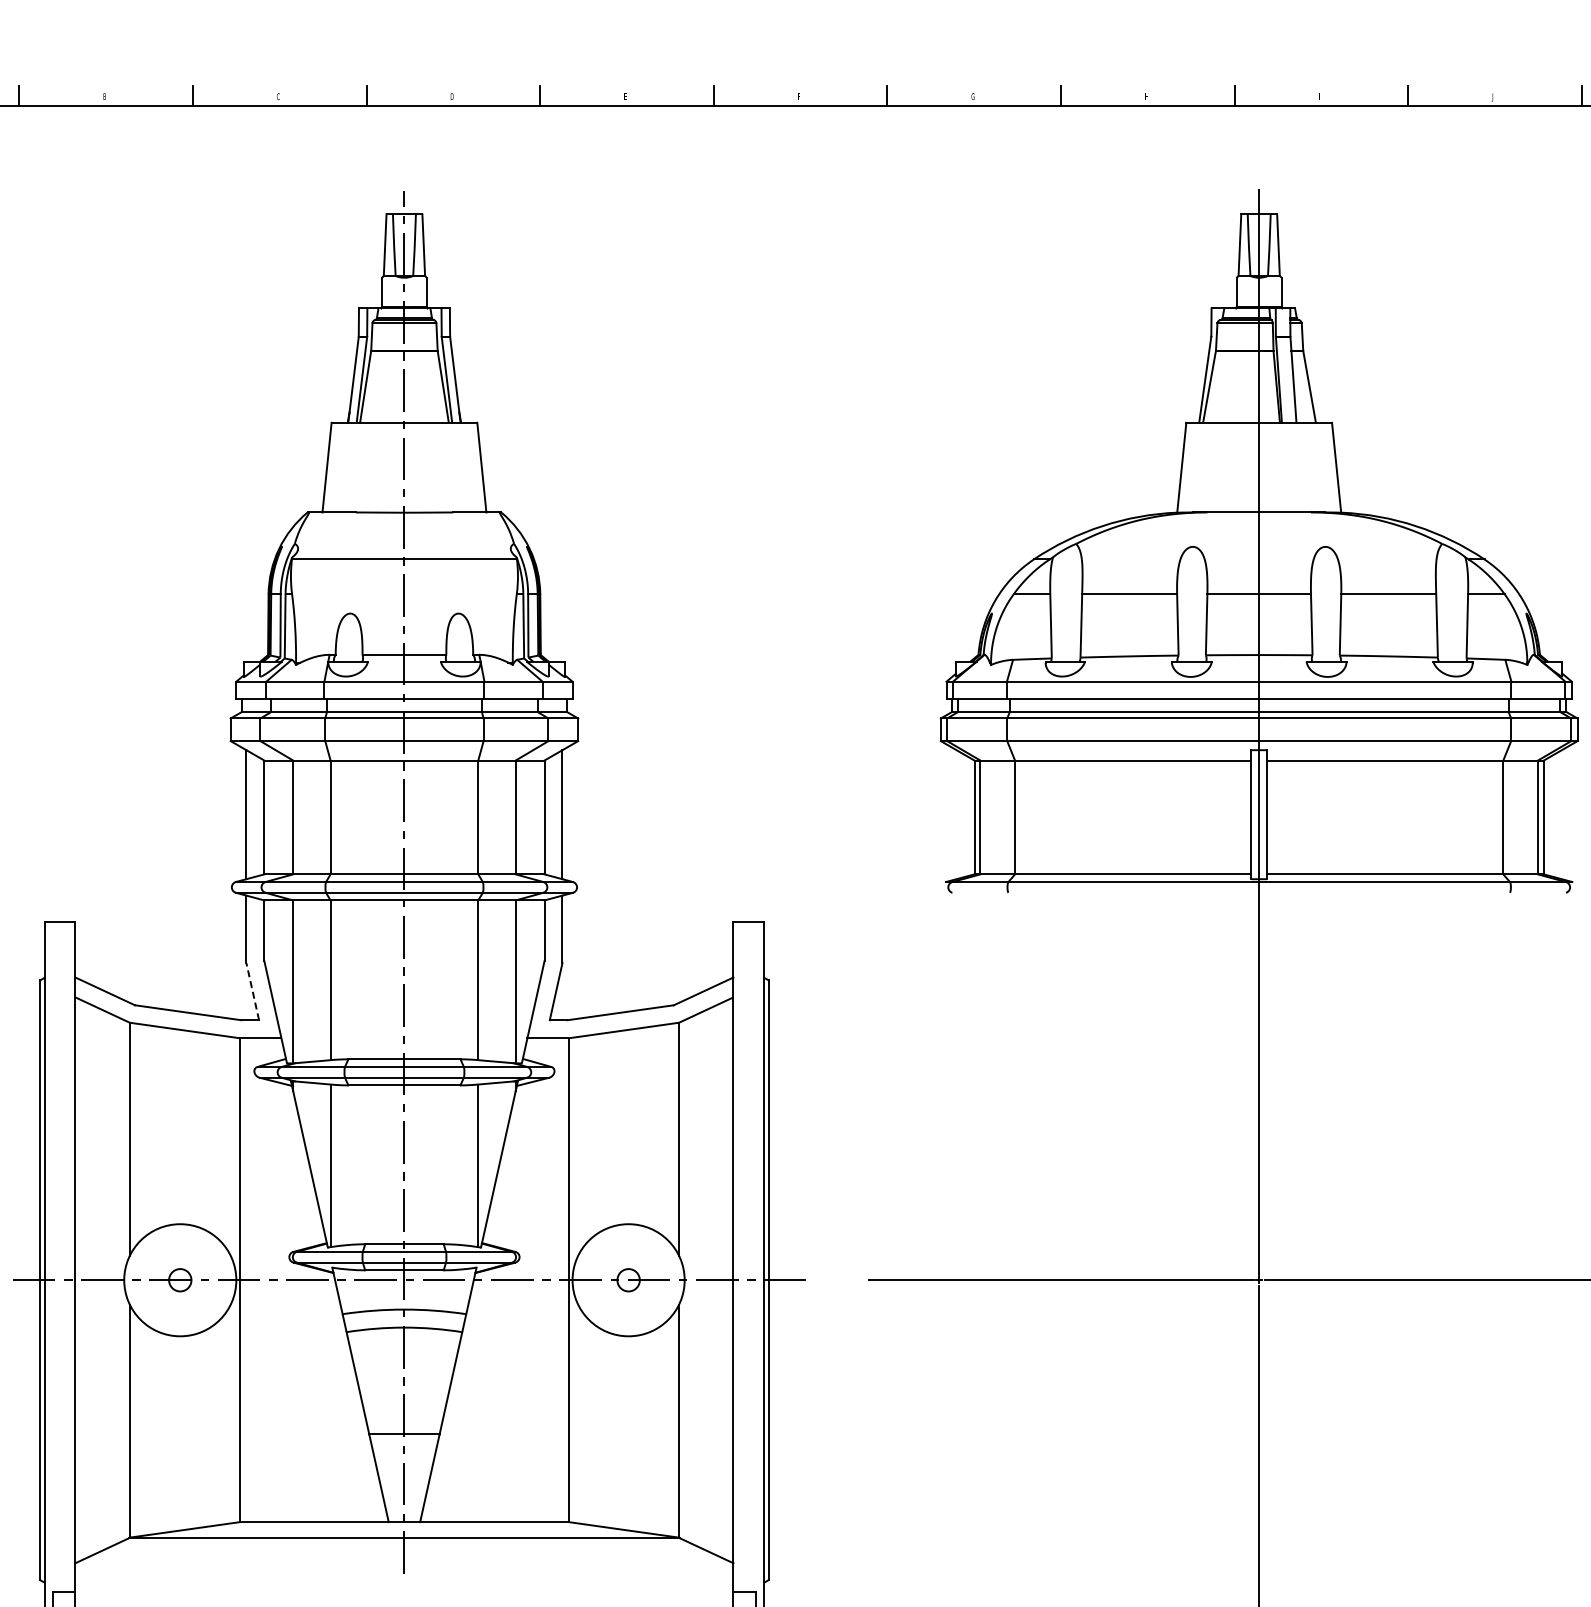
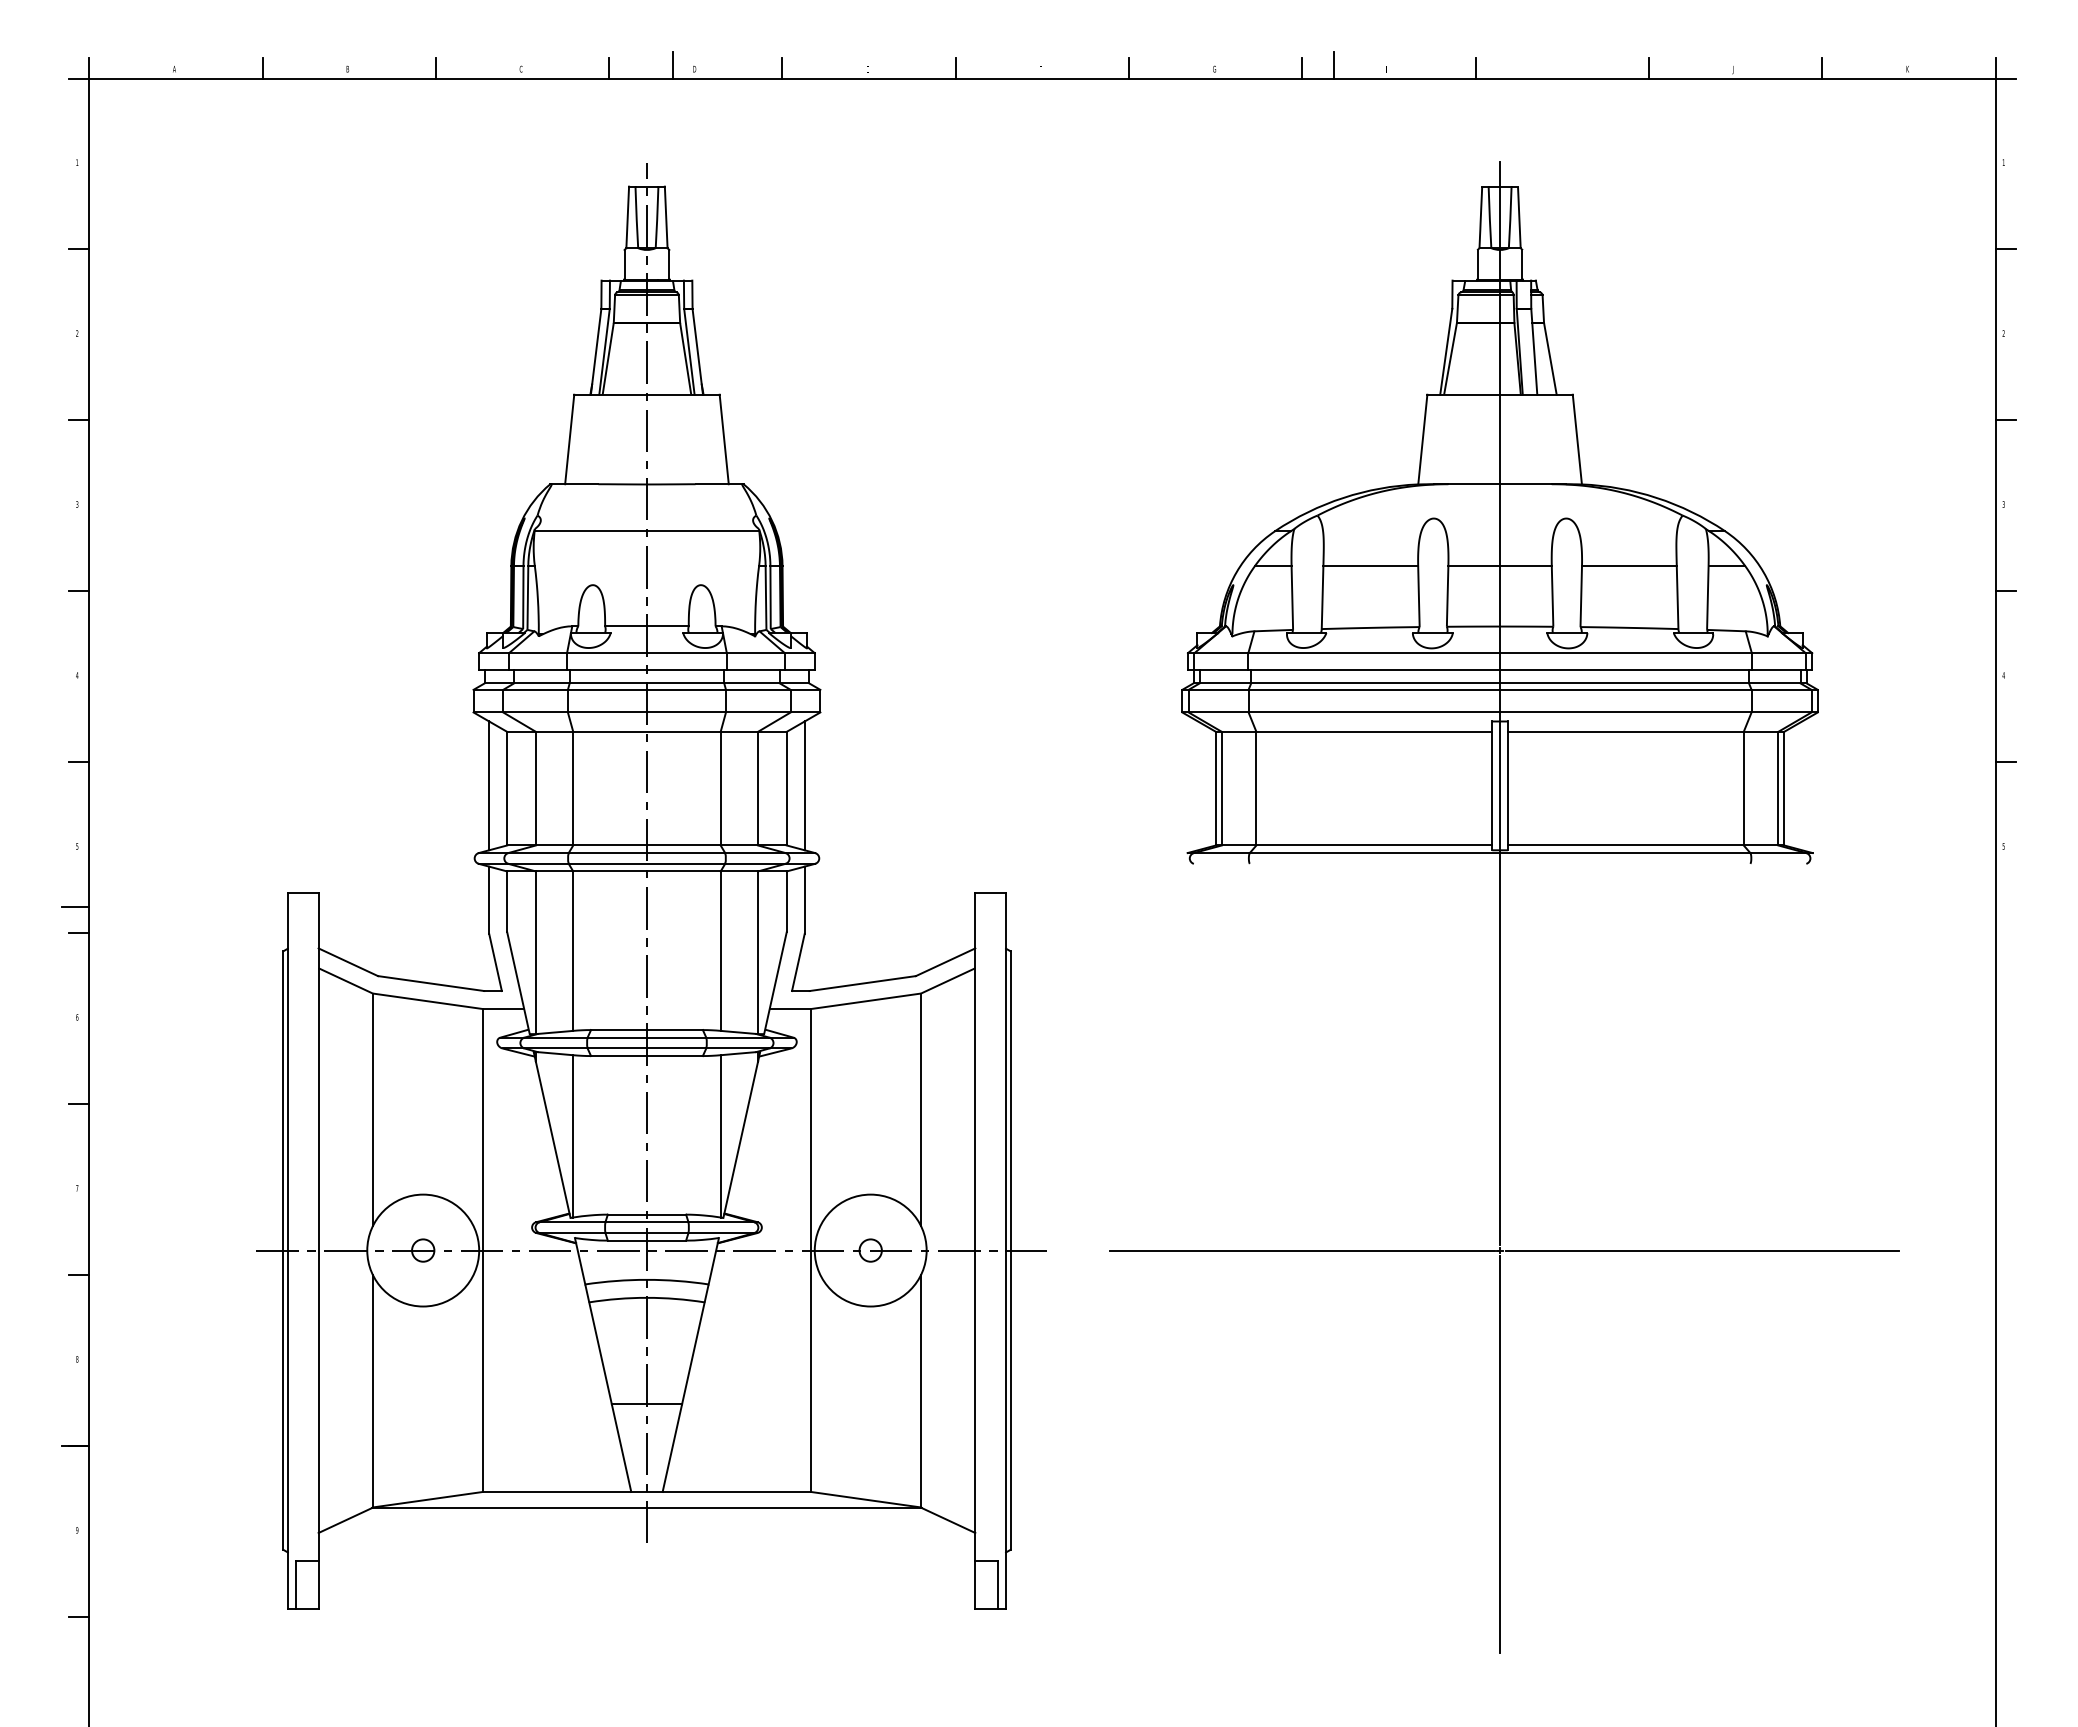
line: (431, 91) -> (673, 64), added
line: (1093, 91) -> (1334, 64), added
line: (252, 991) -> (495, 962), dashed -> solid

